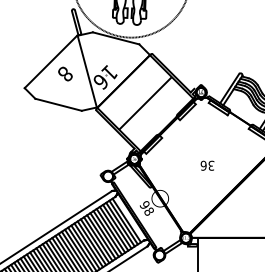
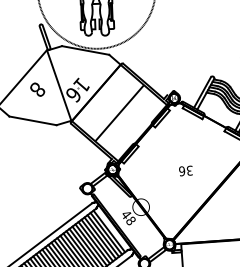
text: (144, 205) -> (125, 215), 98 -> 48

